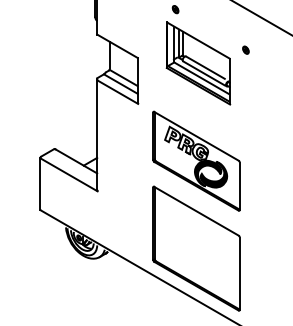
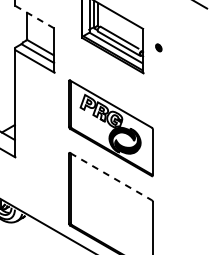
line: (117, 46) -> (34, 17), solid -> dashed
part: (245, 49) -> (158, 47), moved
line: (196, 211) -> (111, 176), solid -> dashed

